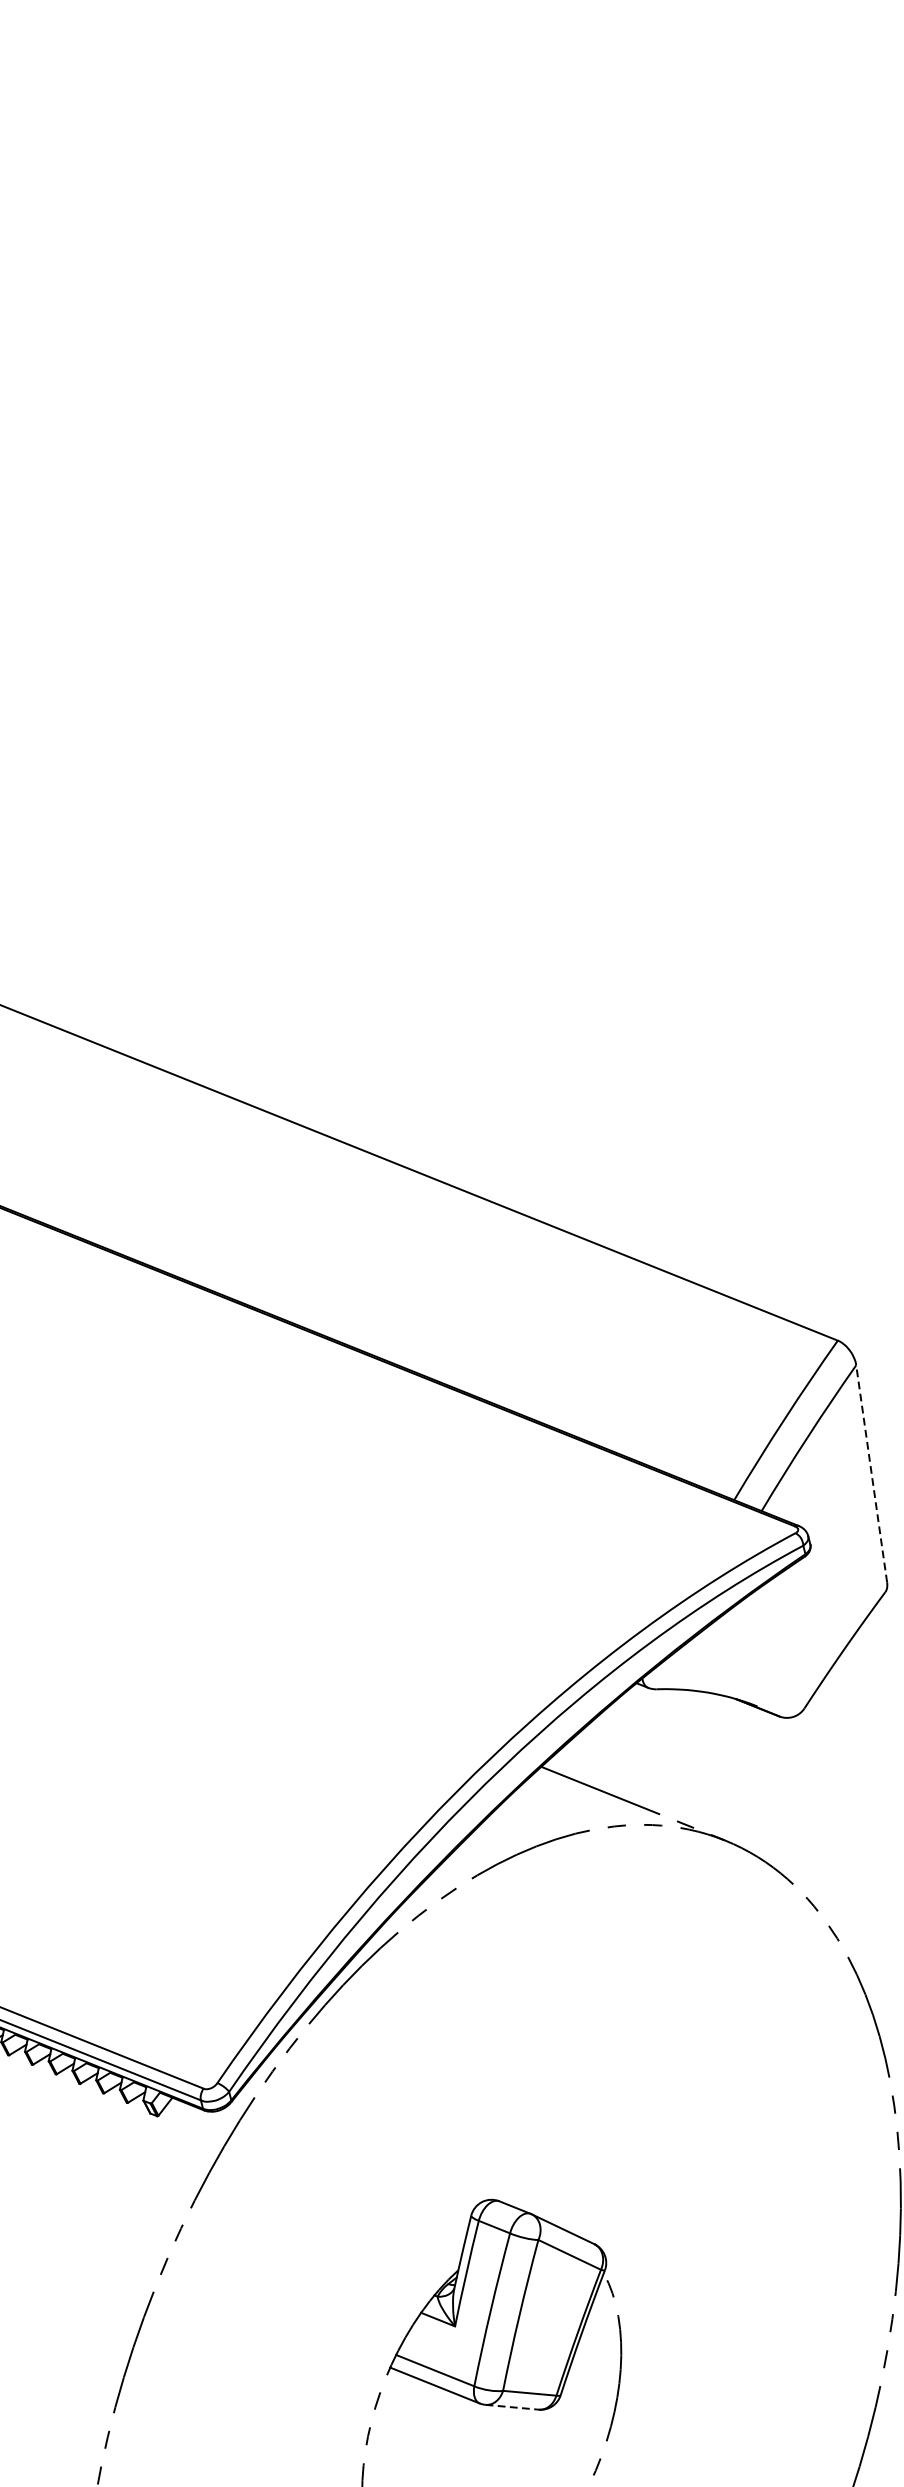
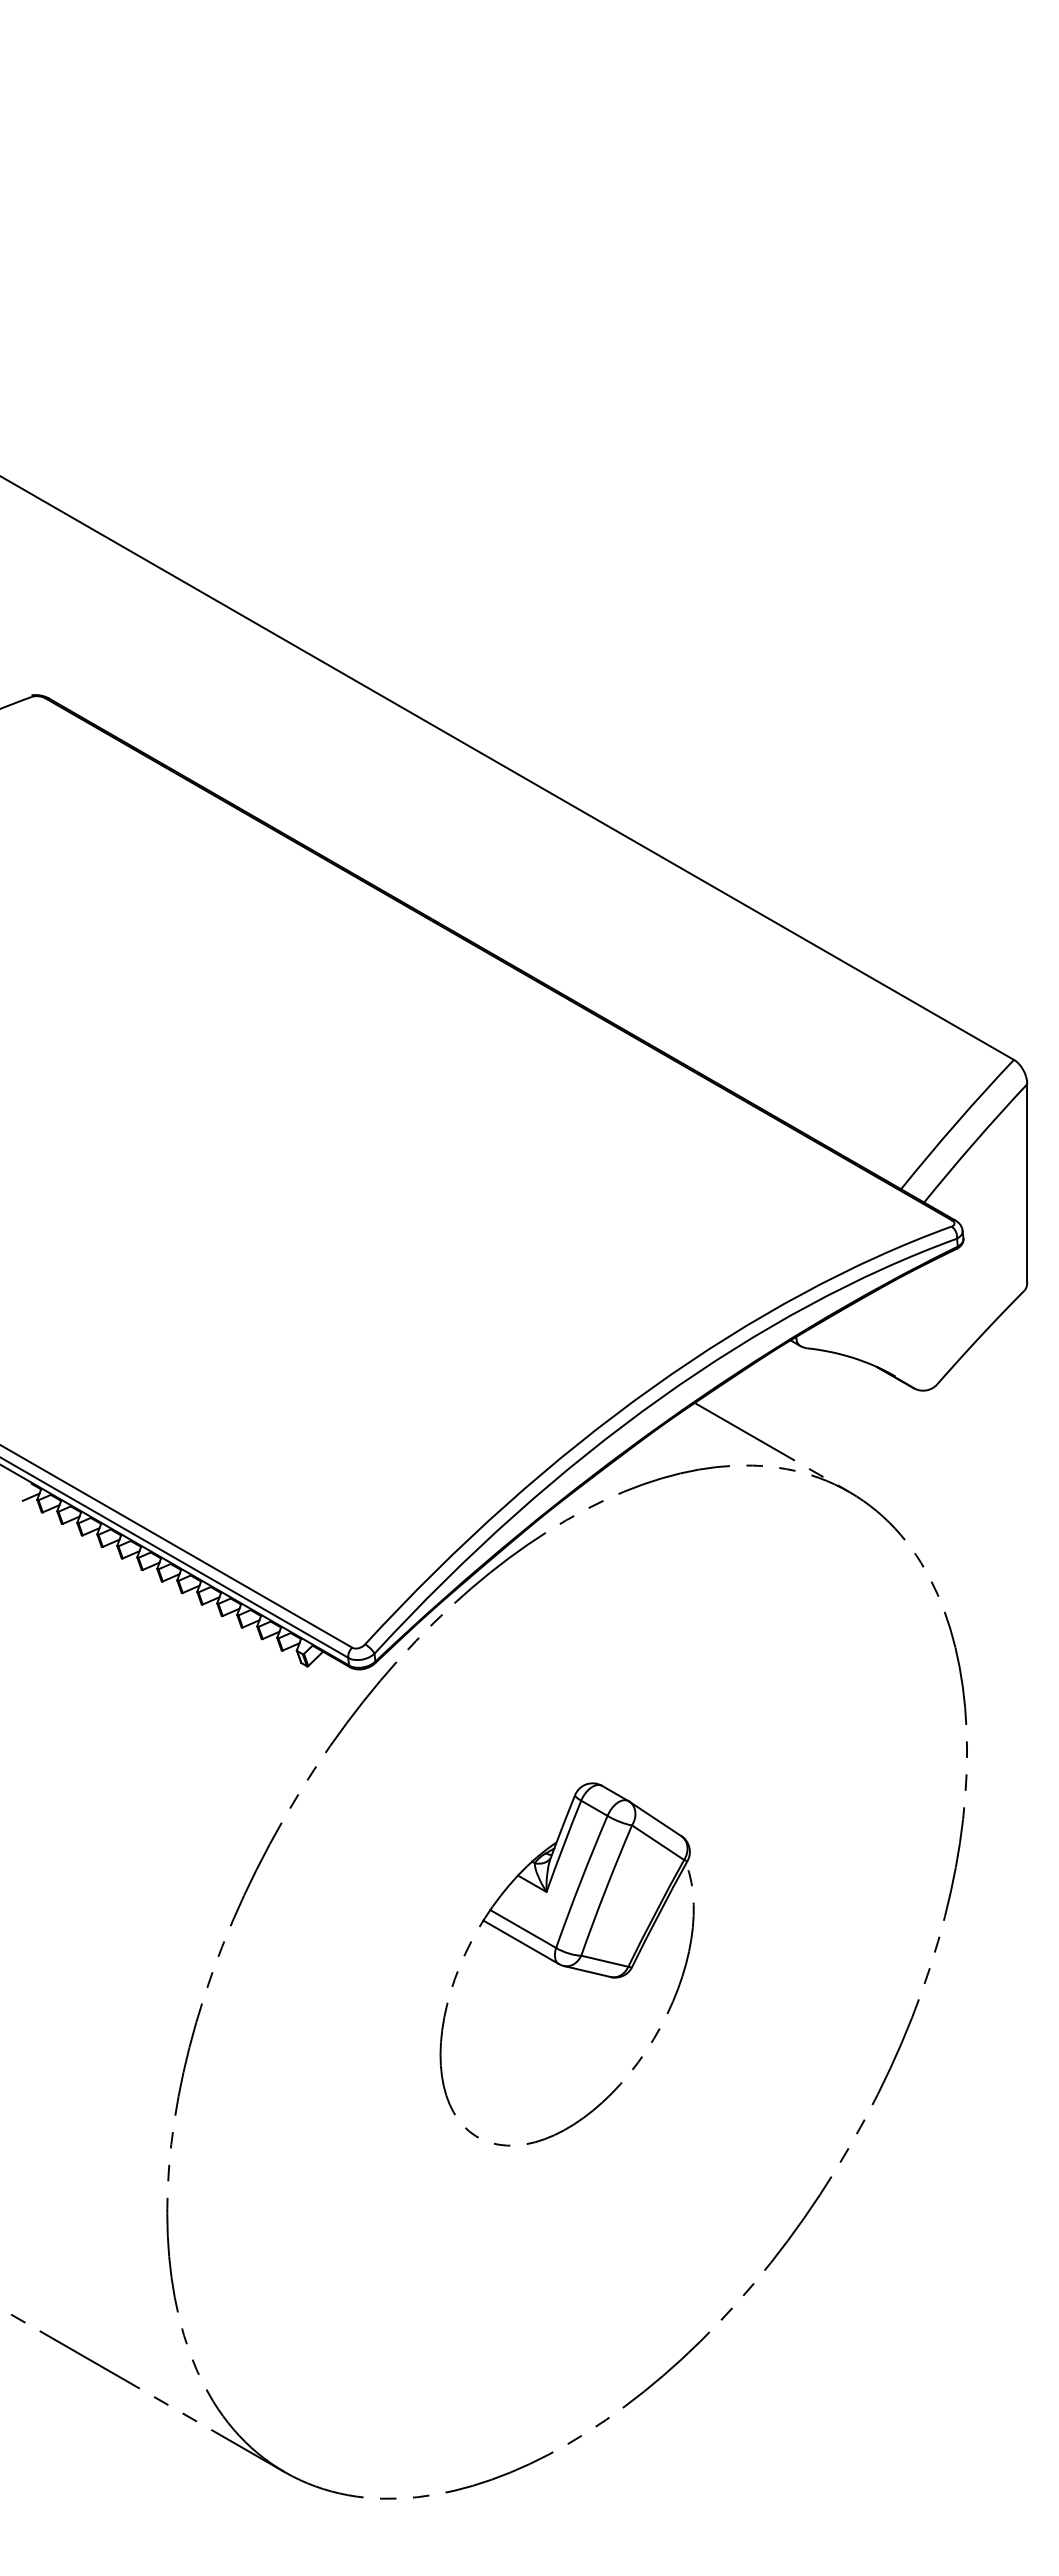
line: (872, 1474) -> (1027, 1183), dashed -> solid
line: (512, 2407) -> (587, 1971), dashed -> solid

